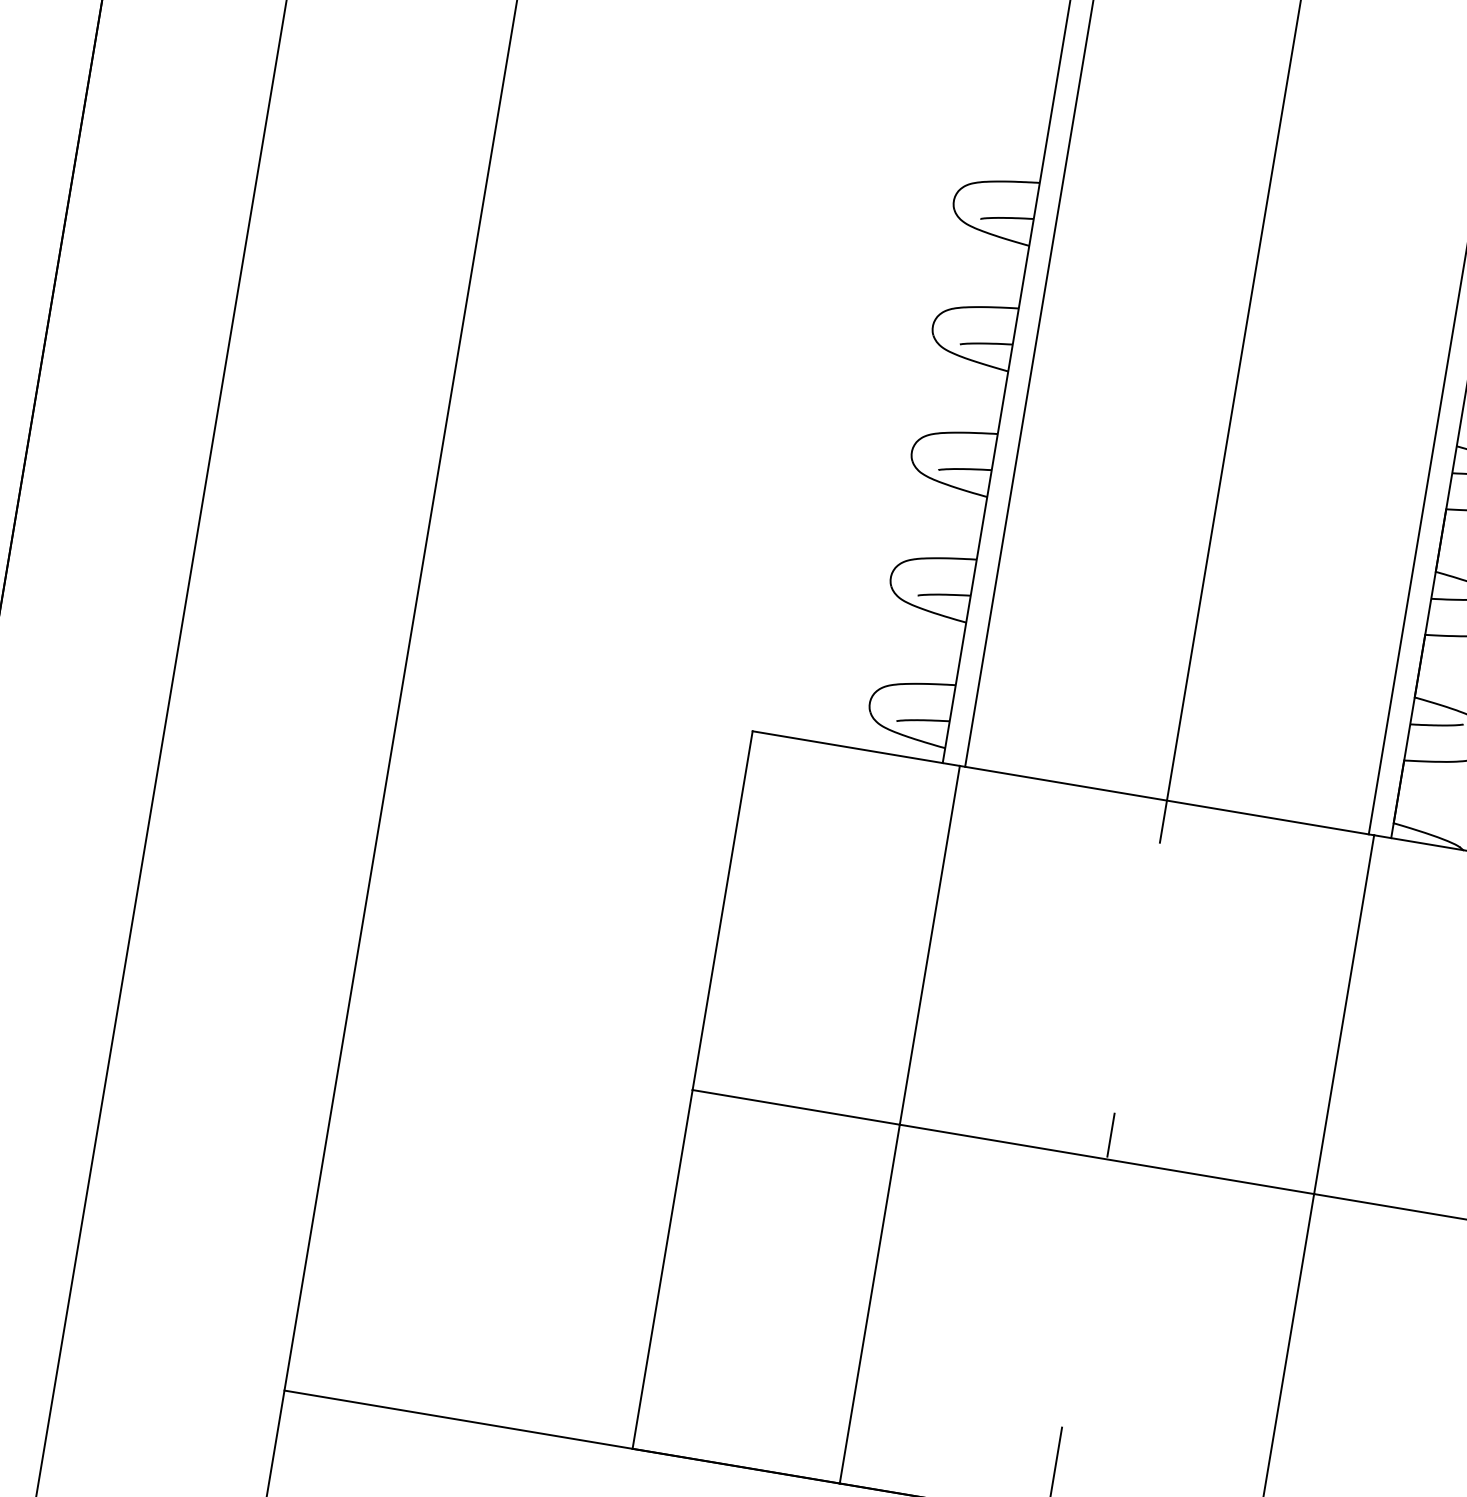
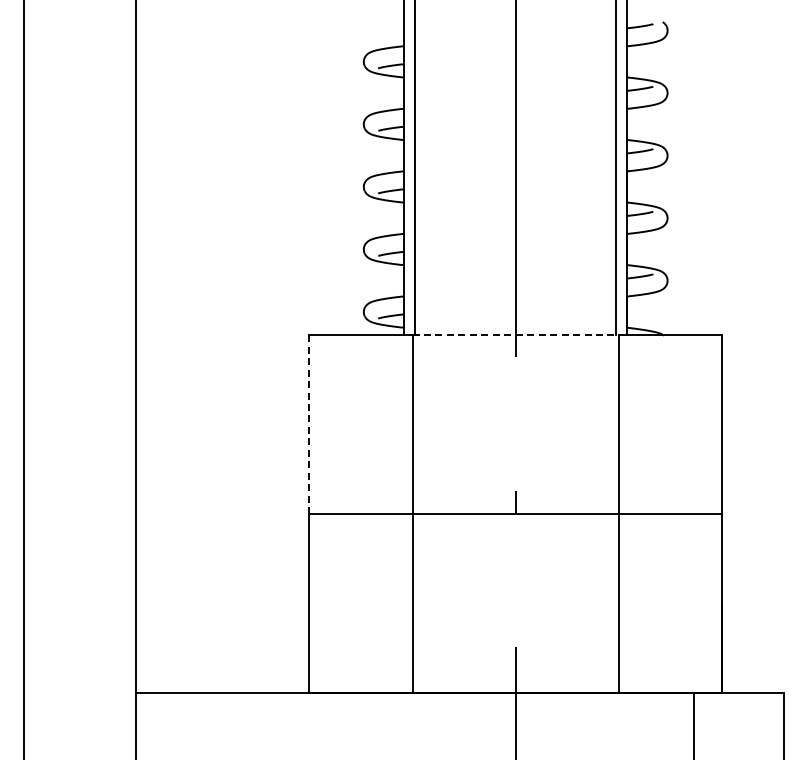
line: (1168, 801) -> (516, 335), solid -> dashed
line: (722, 912) -> (309, 425), solid -> dashed

